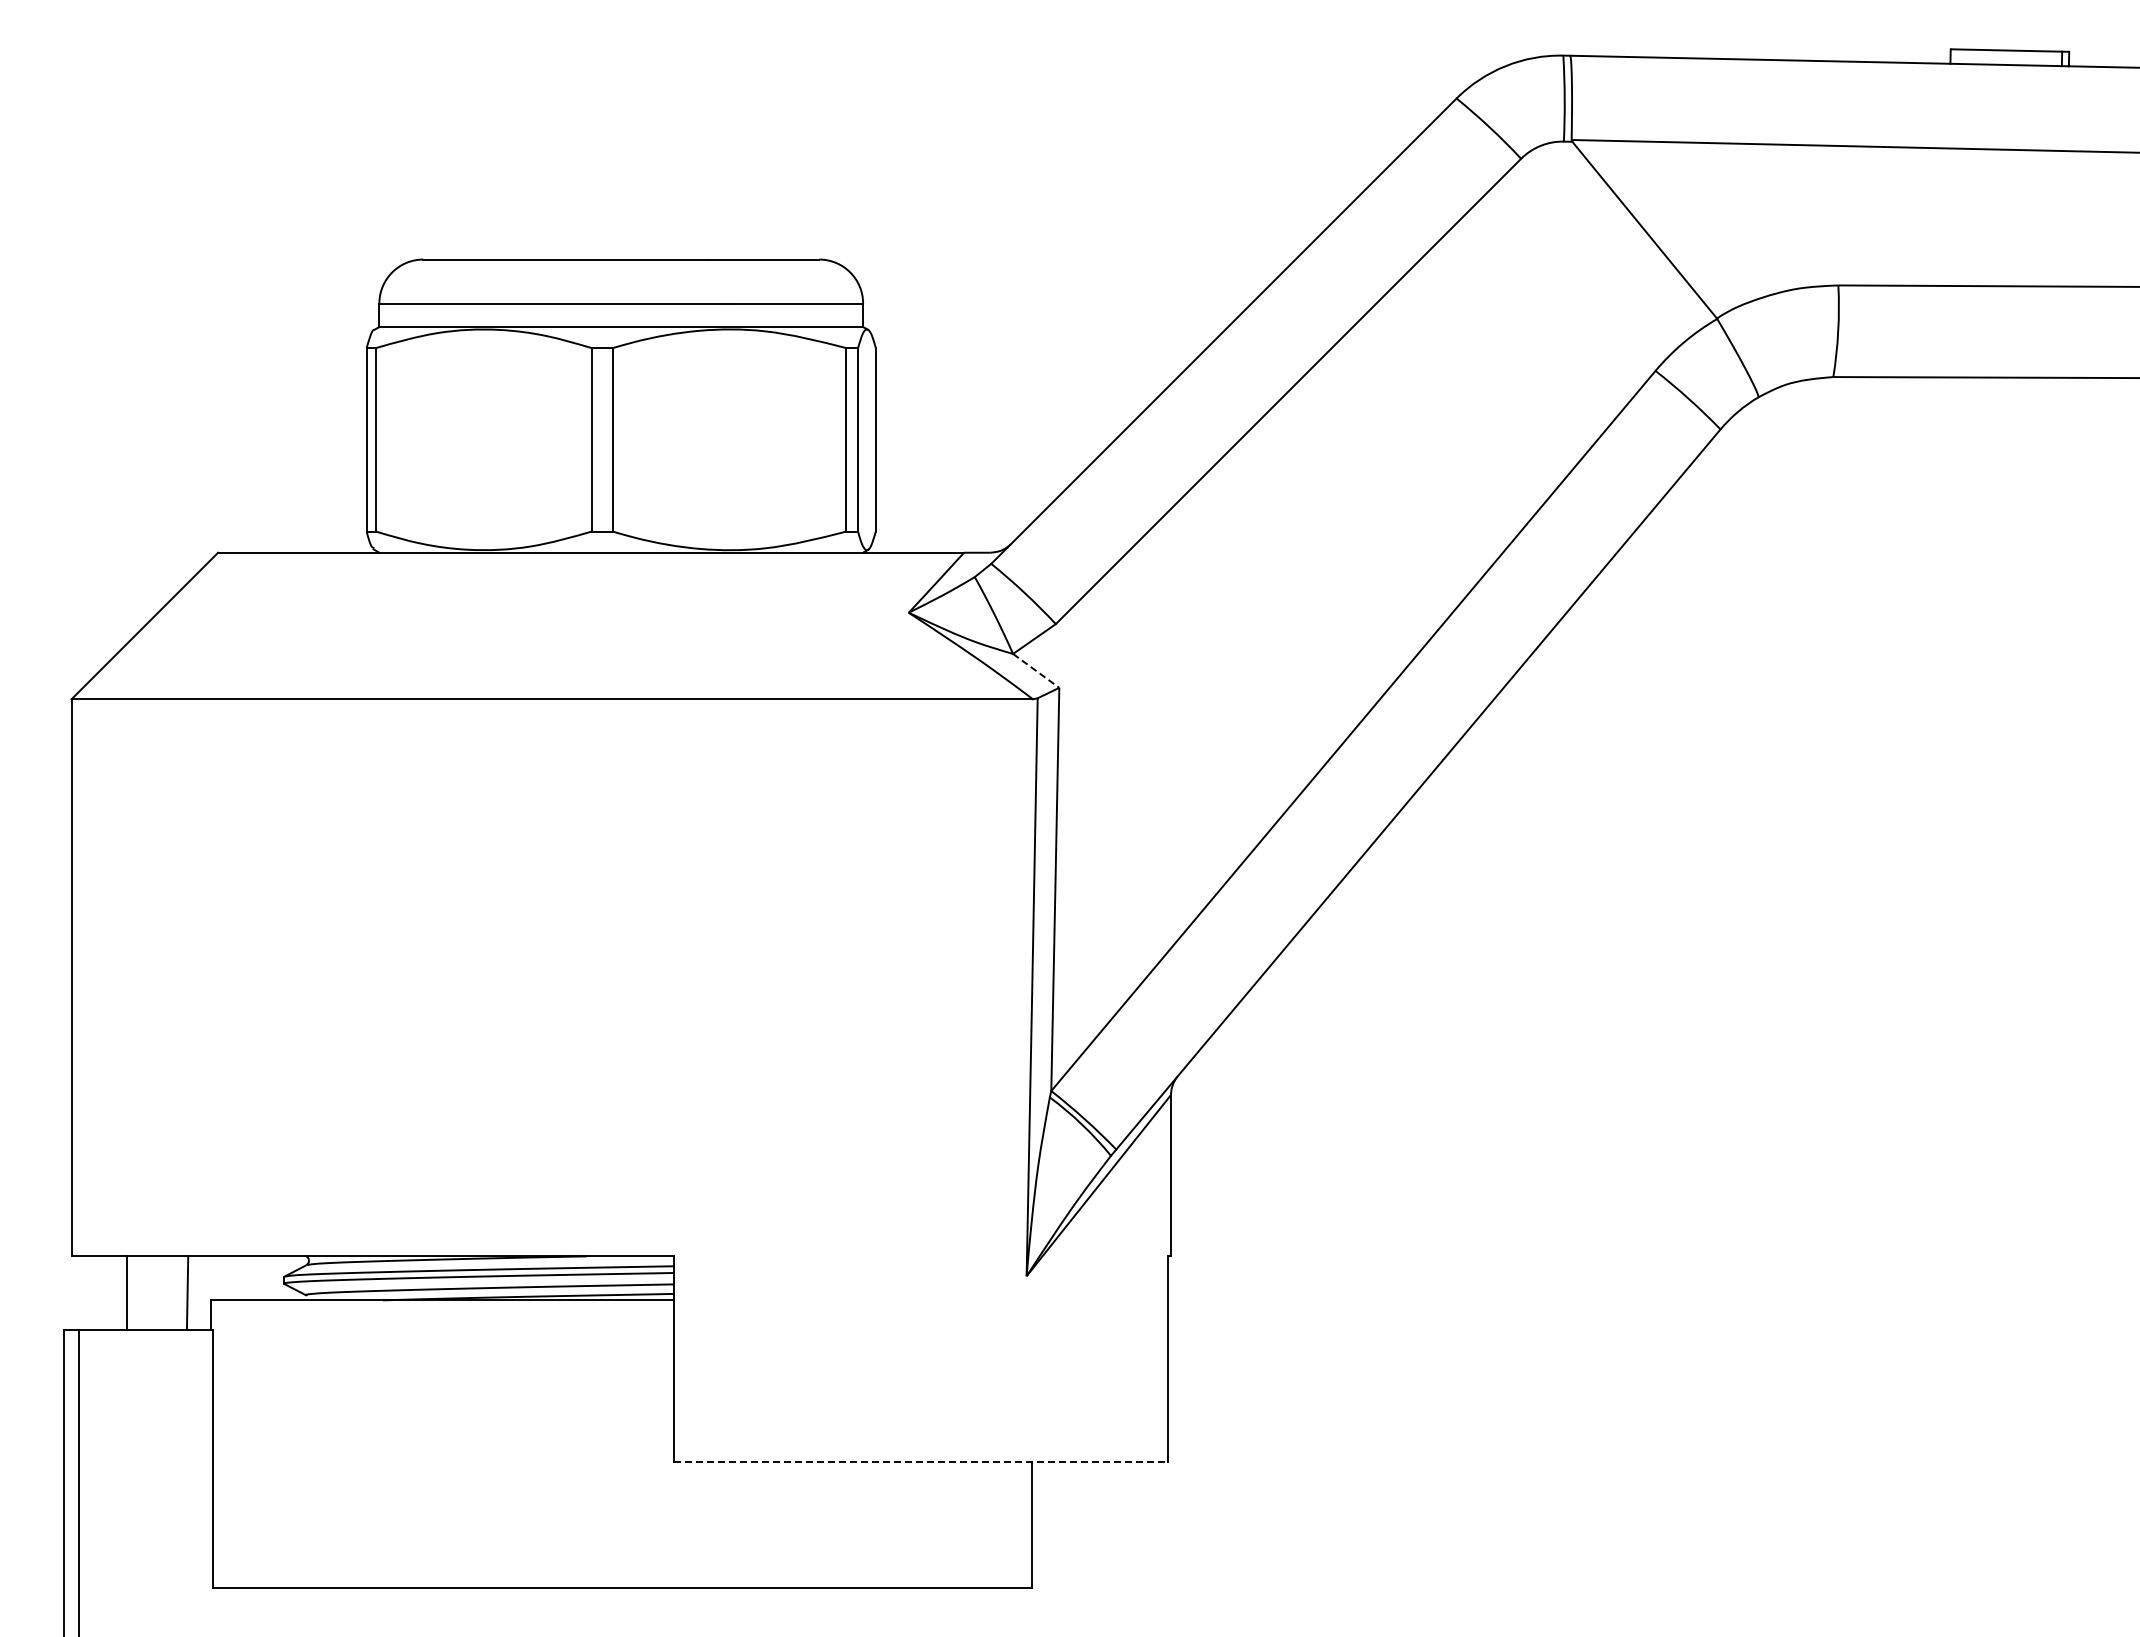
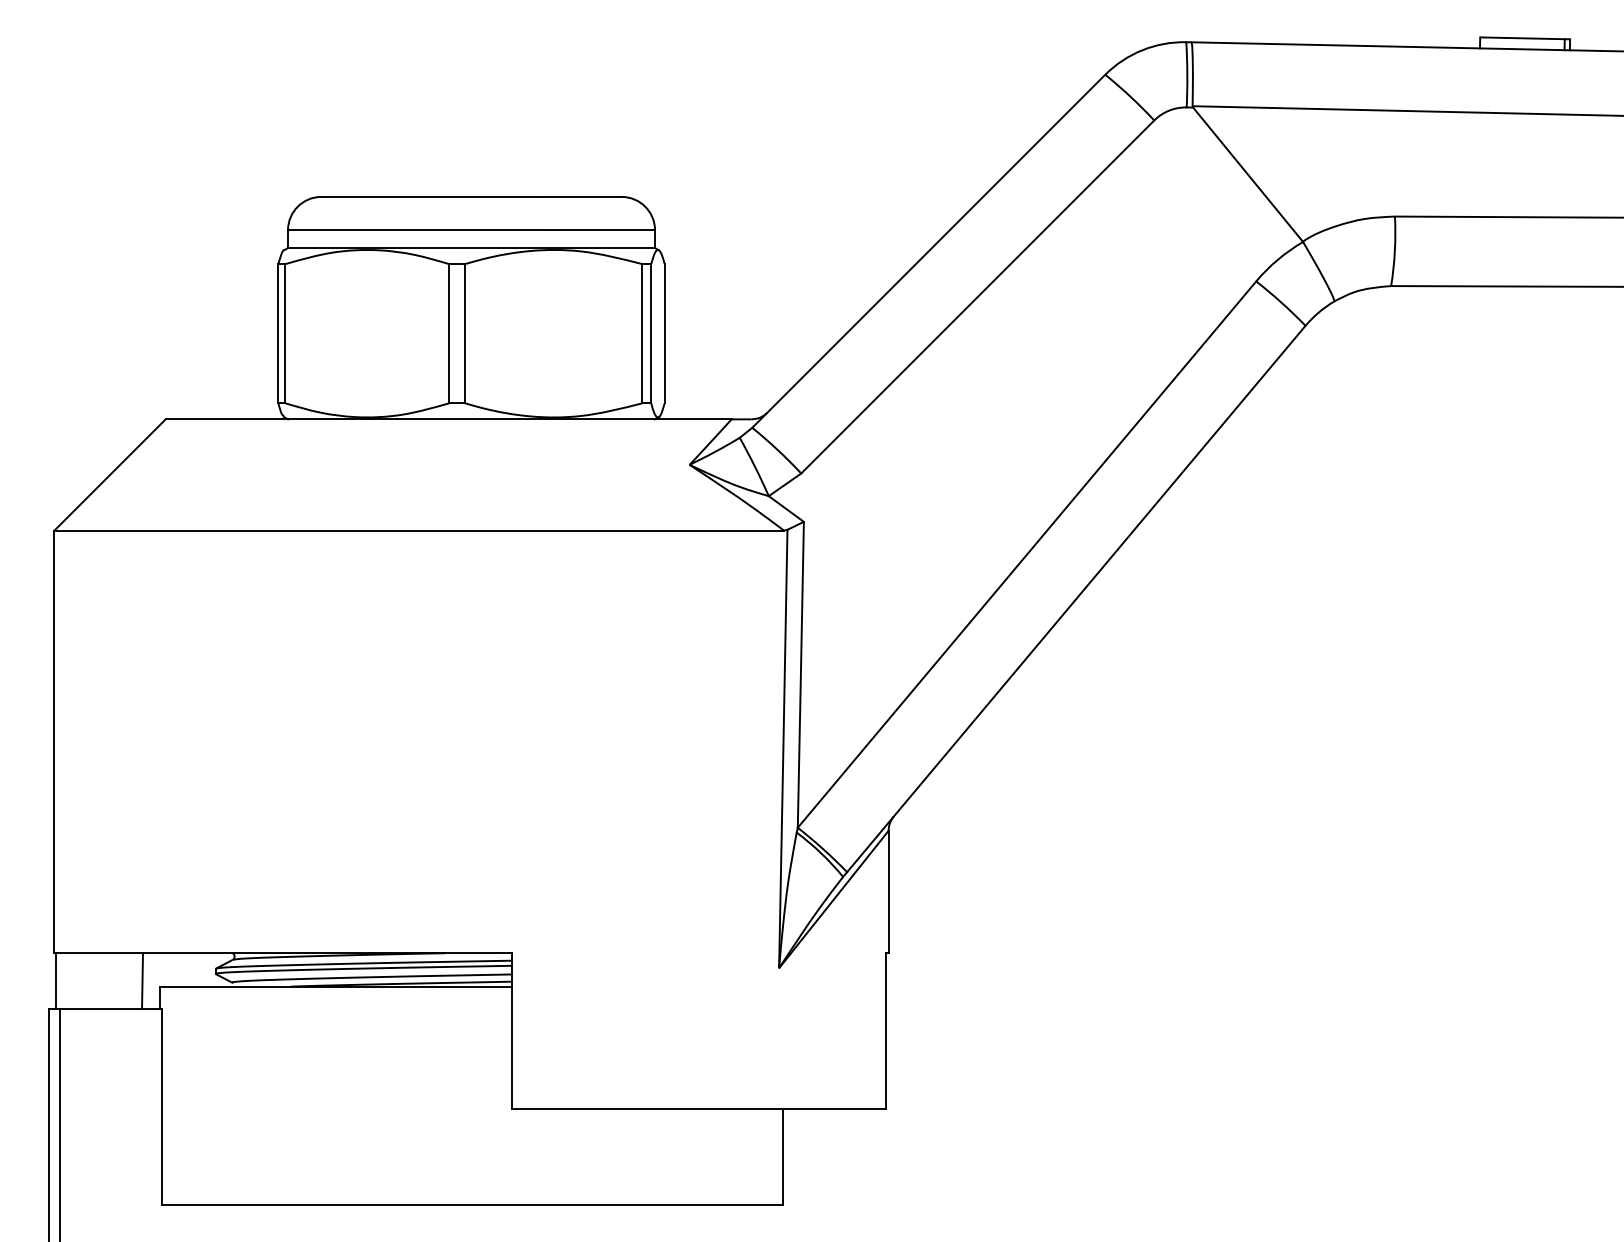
line: (1036, 670) -> (786, 508), dashed -> solid
line: (127, 1292) -> (56, 980), moved
line: (920, 1461) -> (698, 1108), dashed -> solid

